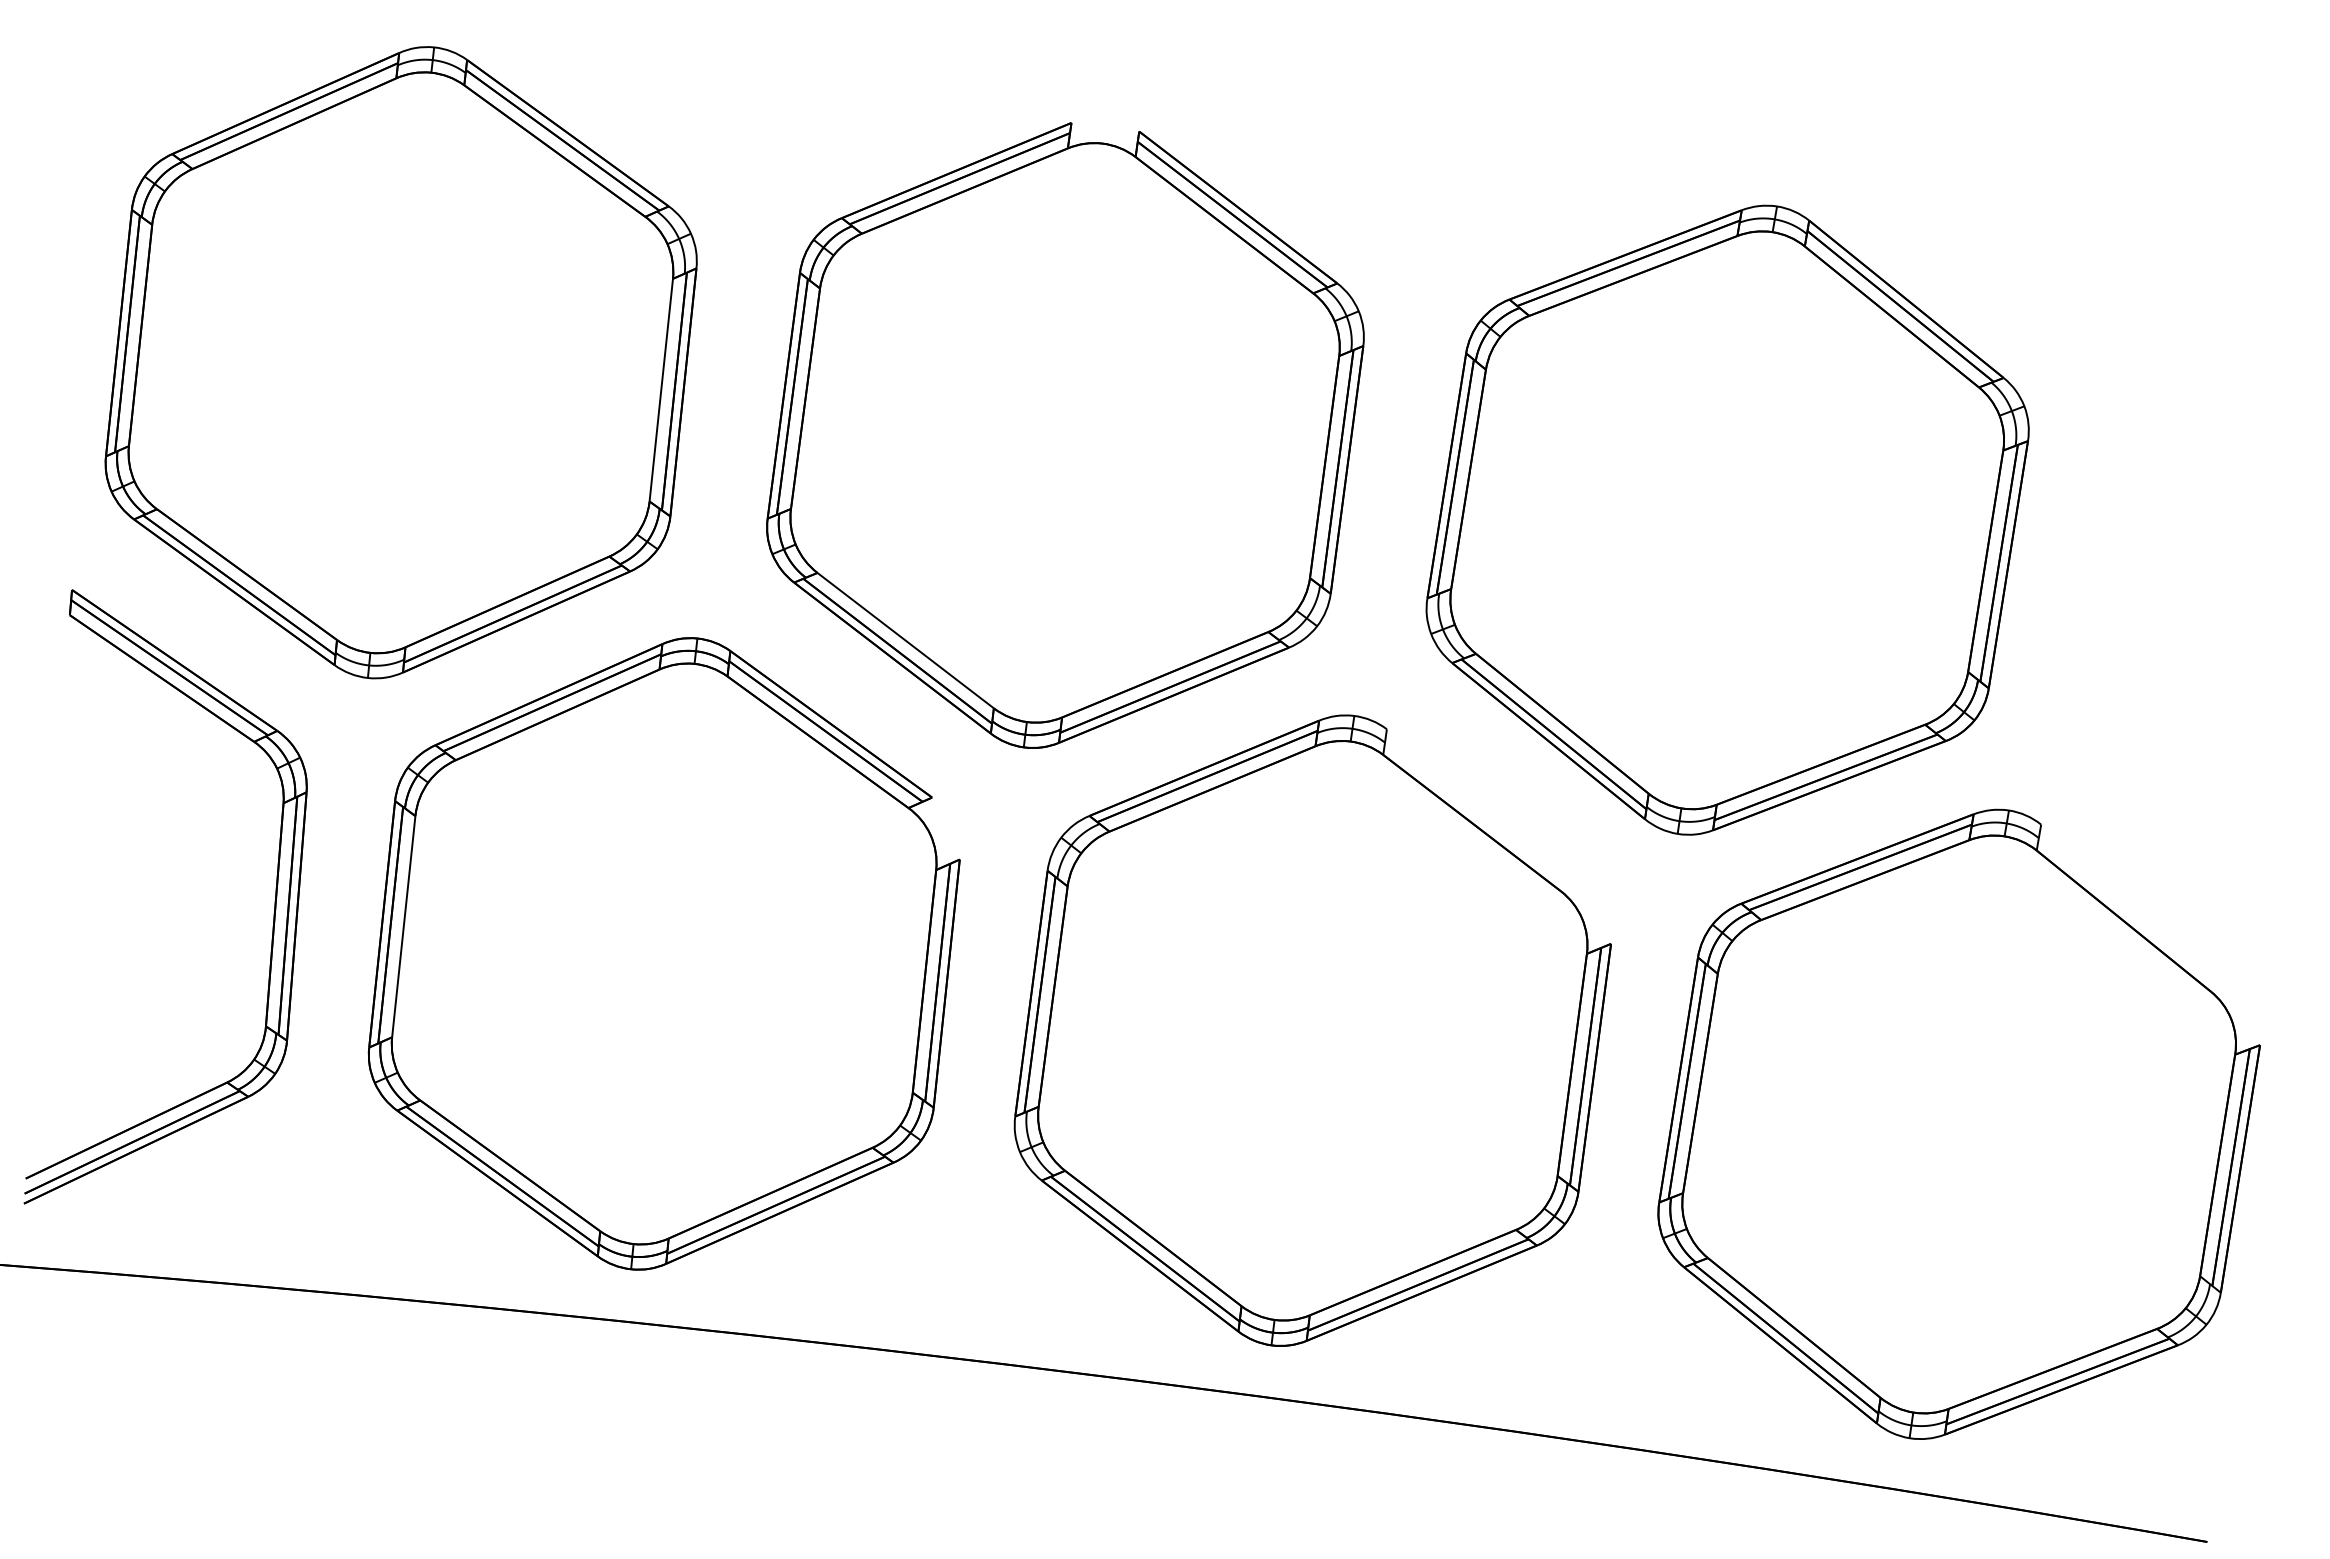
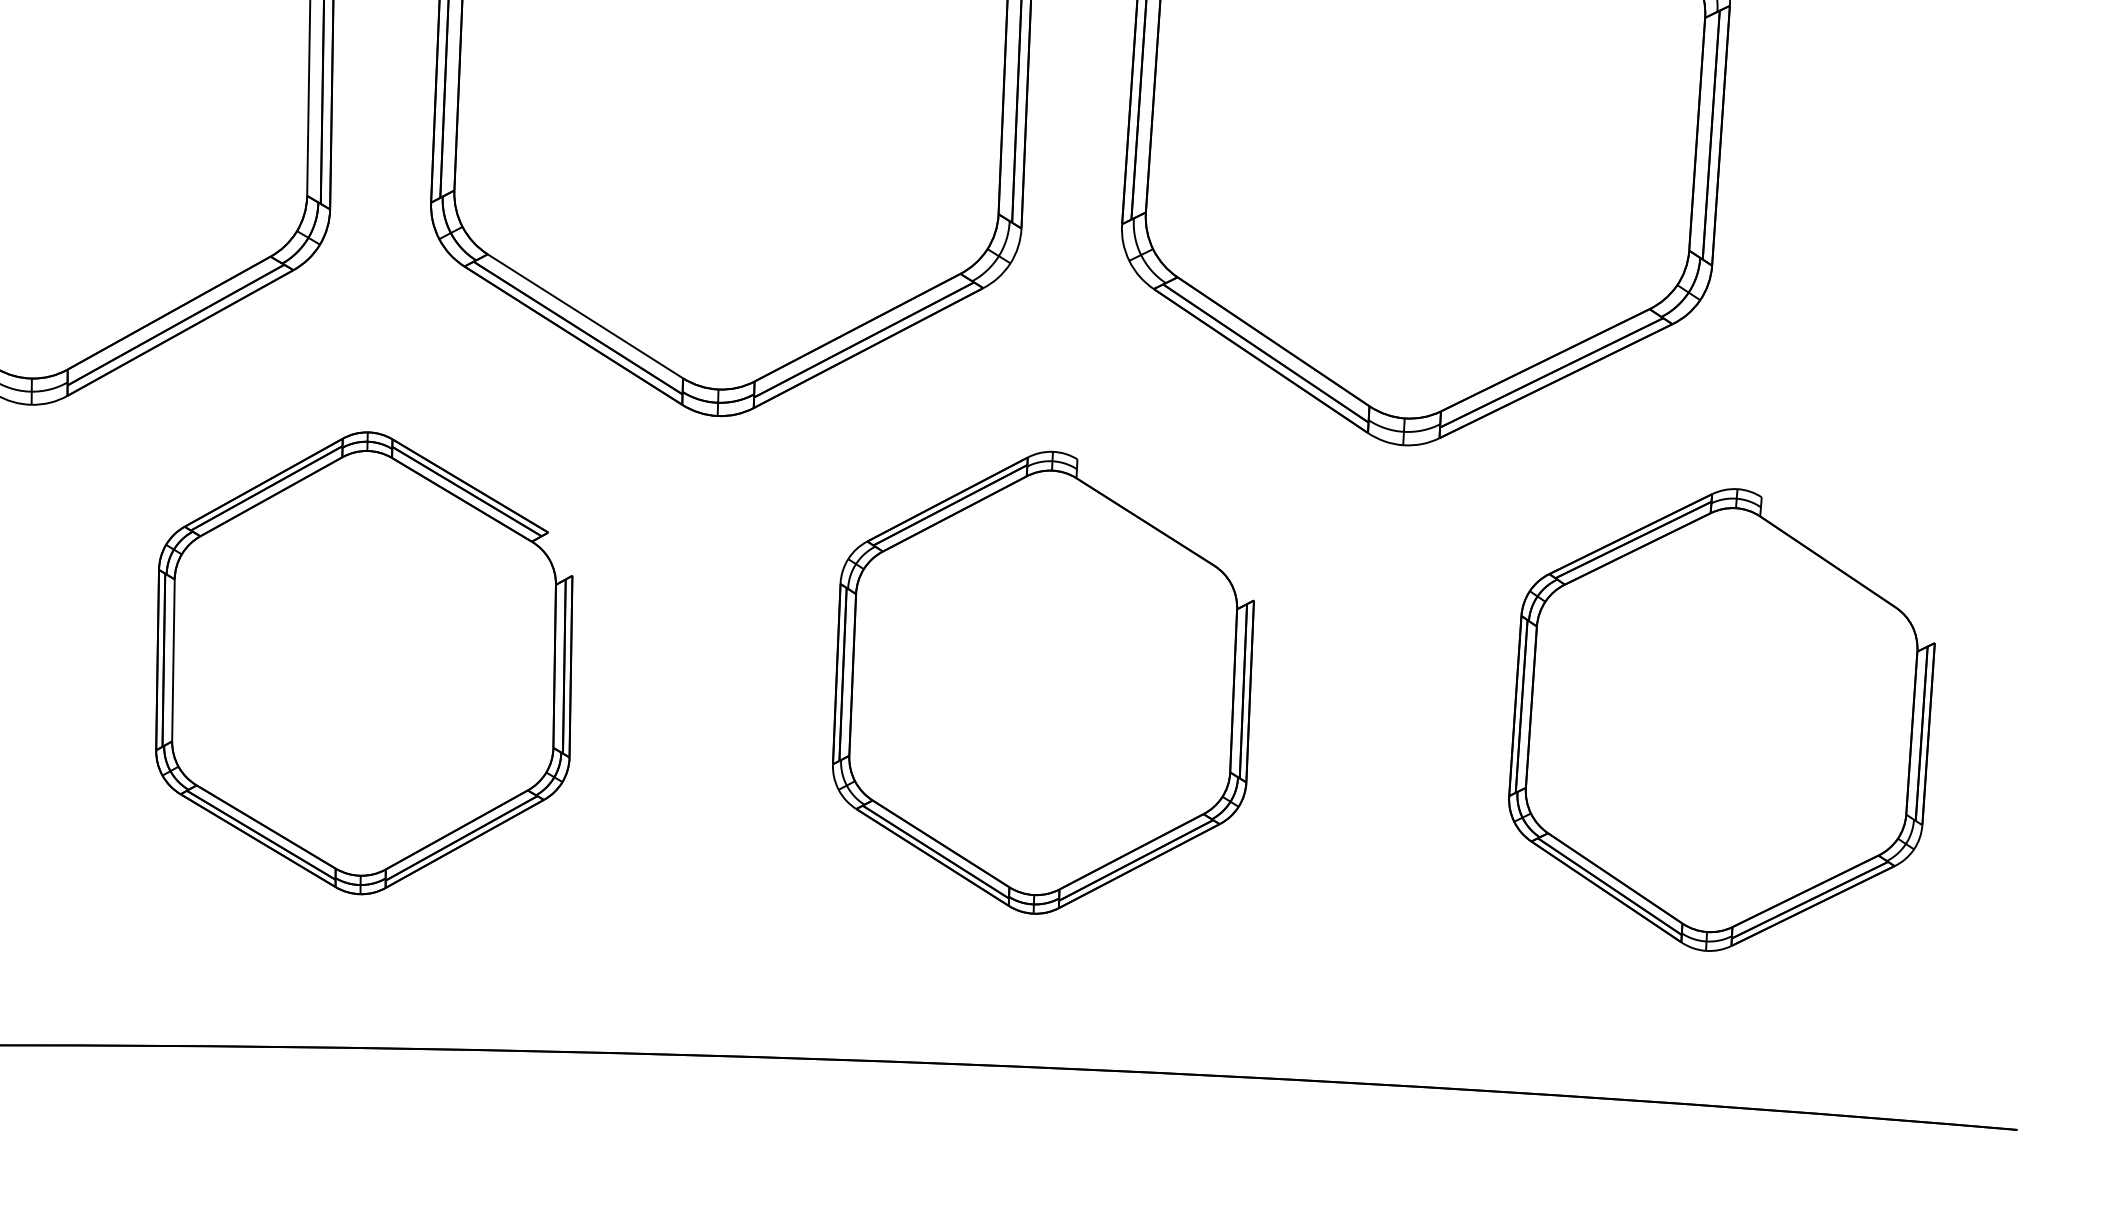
part: (663, 953) -> (363, 662), size x0.7
part: (1312, 1030) -> (1043, 682), size x0.7
part: (1958, 1123) -> (1720, 719), size x0.7

